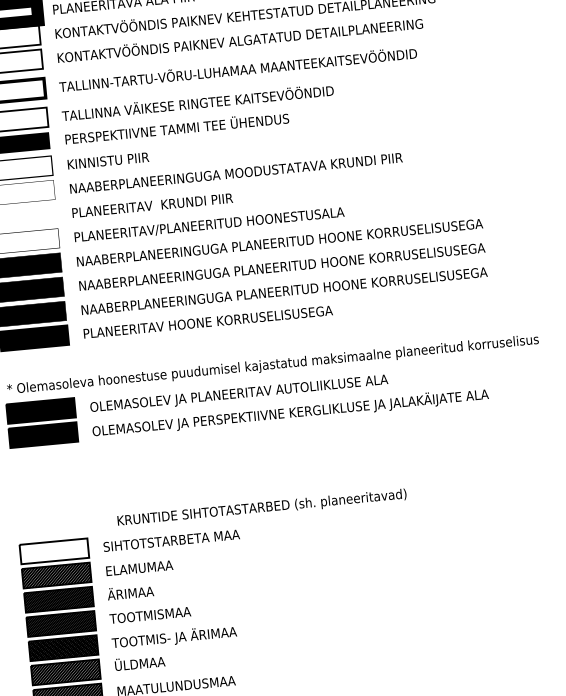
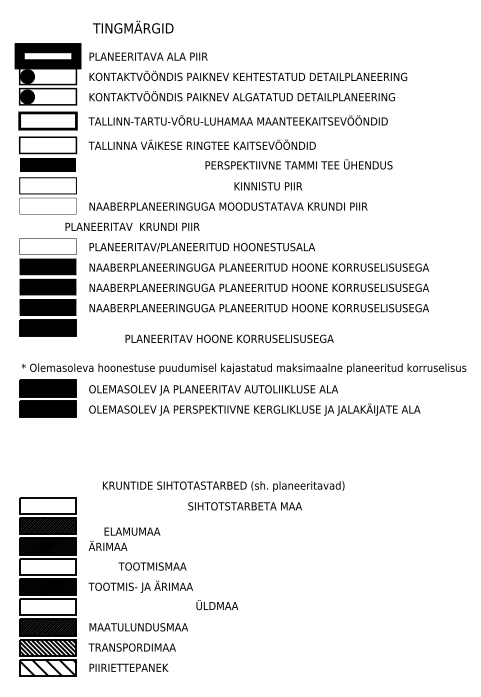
text: (176, 128) -> (298, 164), moved
text: (108, 161) -> (268, 186), moved
text: (152, 205) -> (132, 226), moved
text: (208, 321) -> (229, 338), moved
text: (170, 541) -> (244, 506), moved
text: (139, 568) -> (132, 531), moved
text: (150, 615) -> (152, 566), moved
hatch: (60, 623) -> (47, 566), removed
text: (140, 663) -> (217, 605), moved
hatch: (65, 672) -> (47, 607), removed

